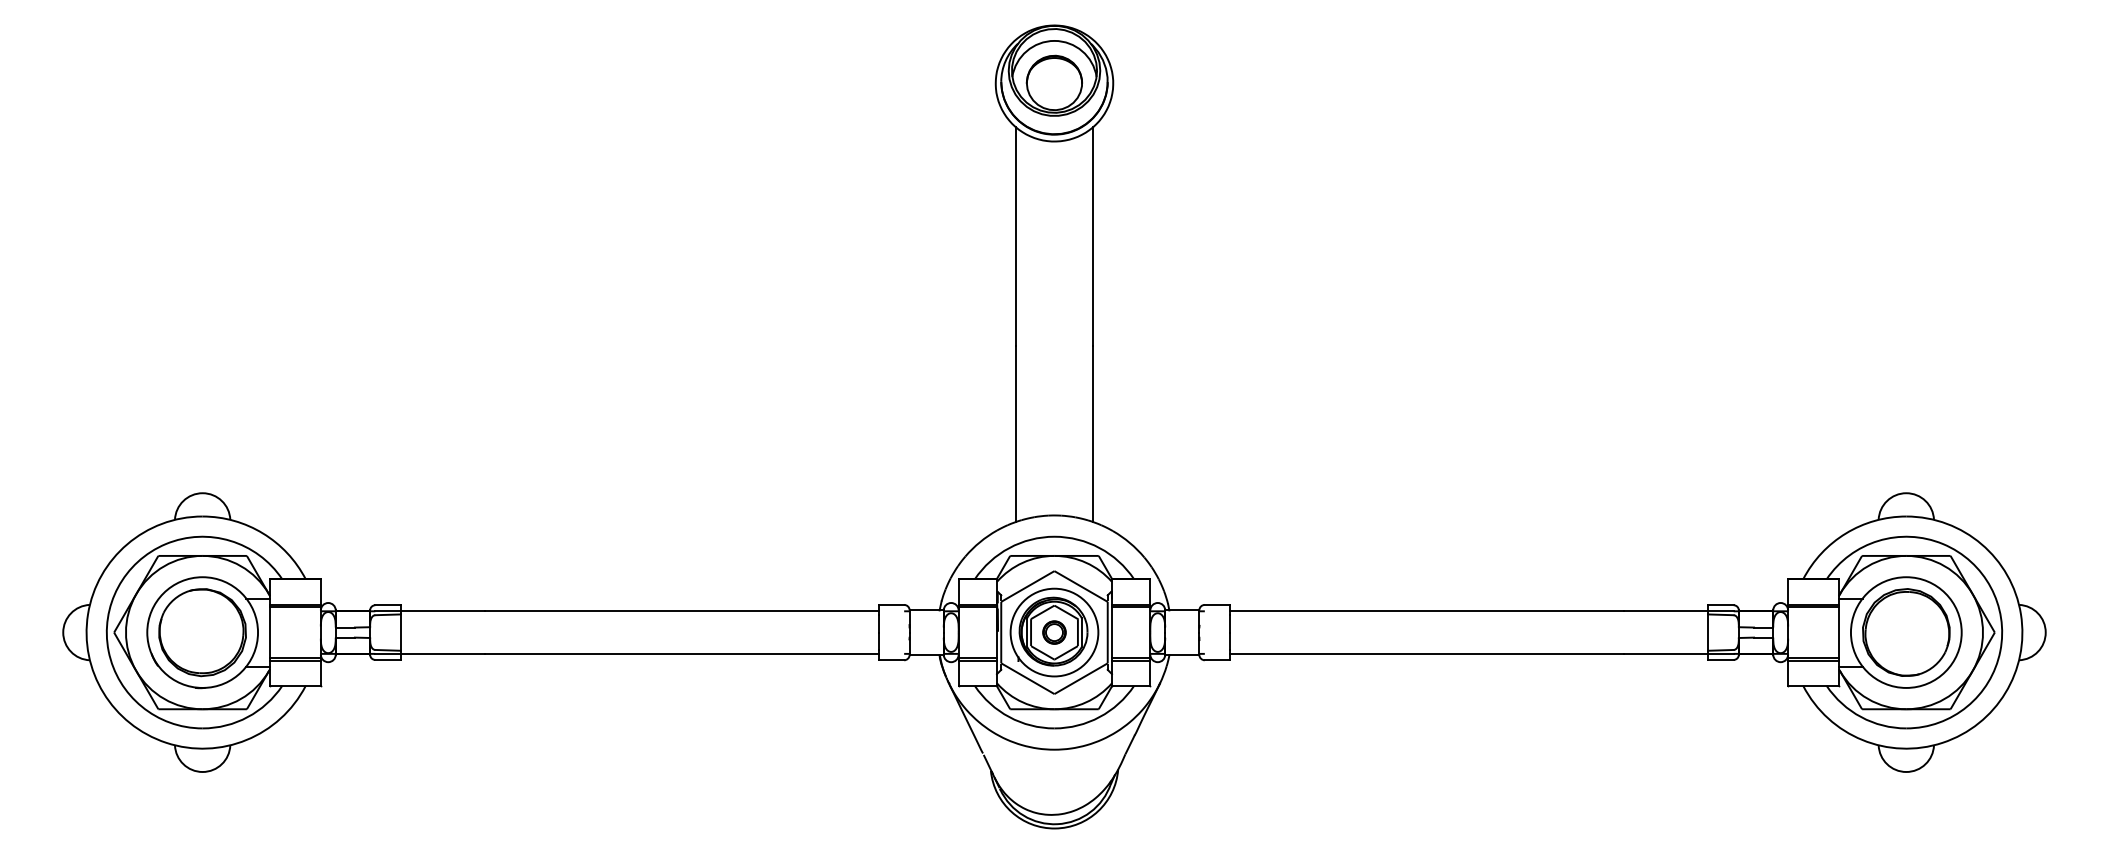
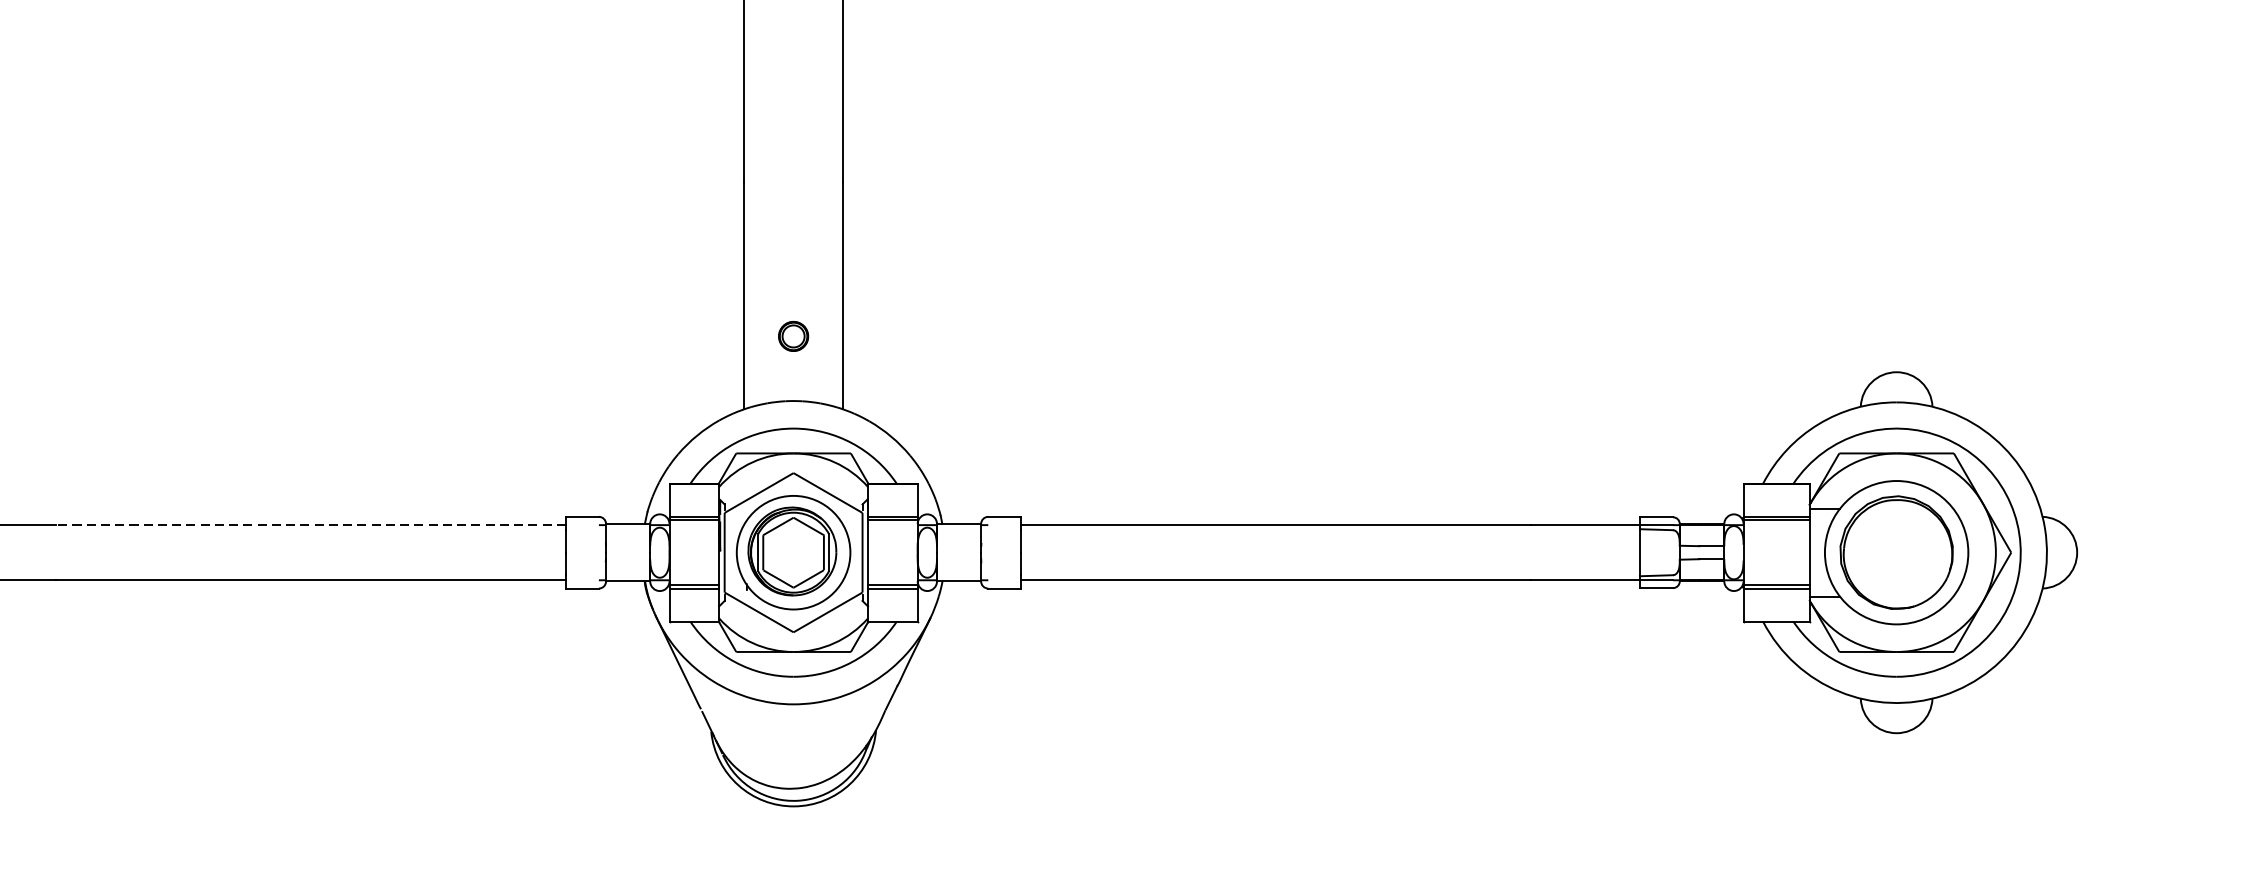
line: (681, 611) -> (310, 525), solid -> dashed
part: (1054, 632) -> (793, 336), moved

